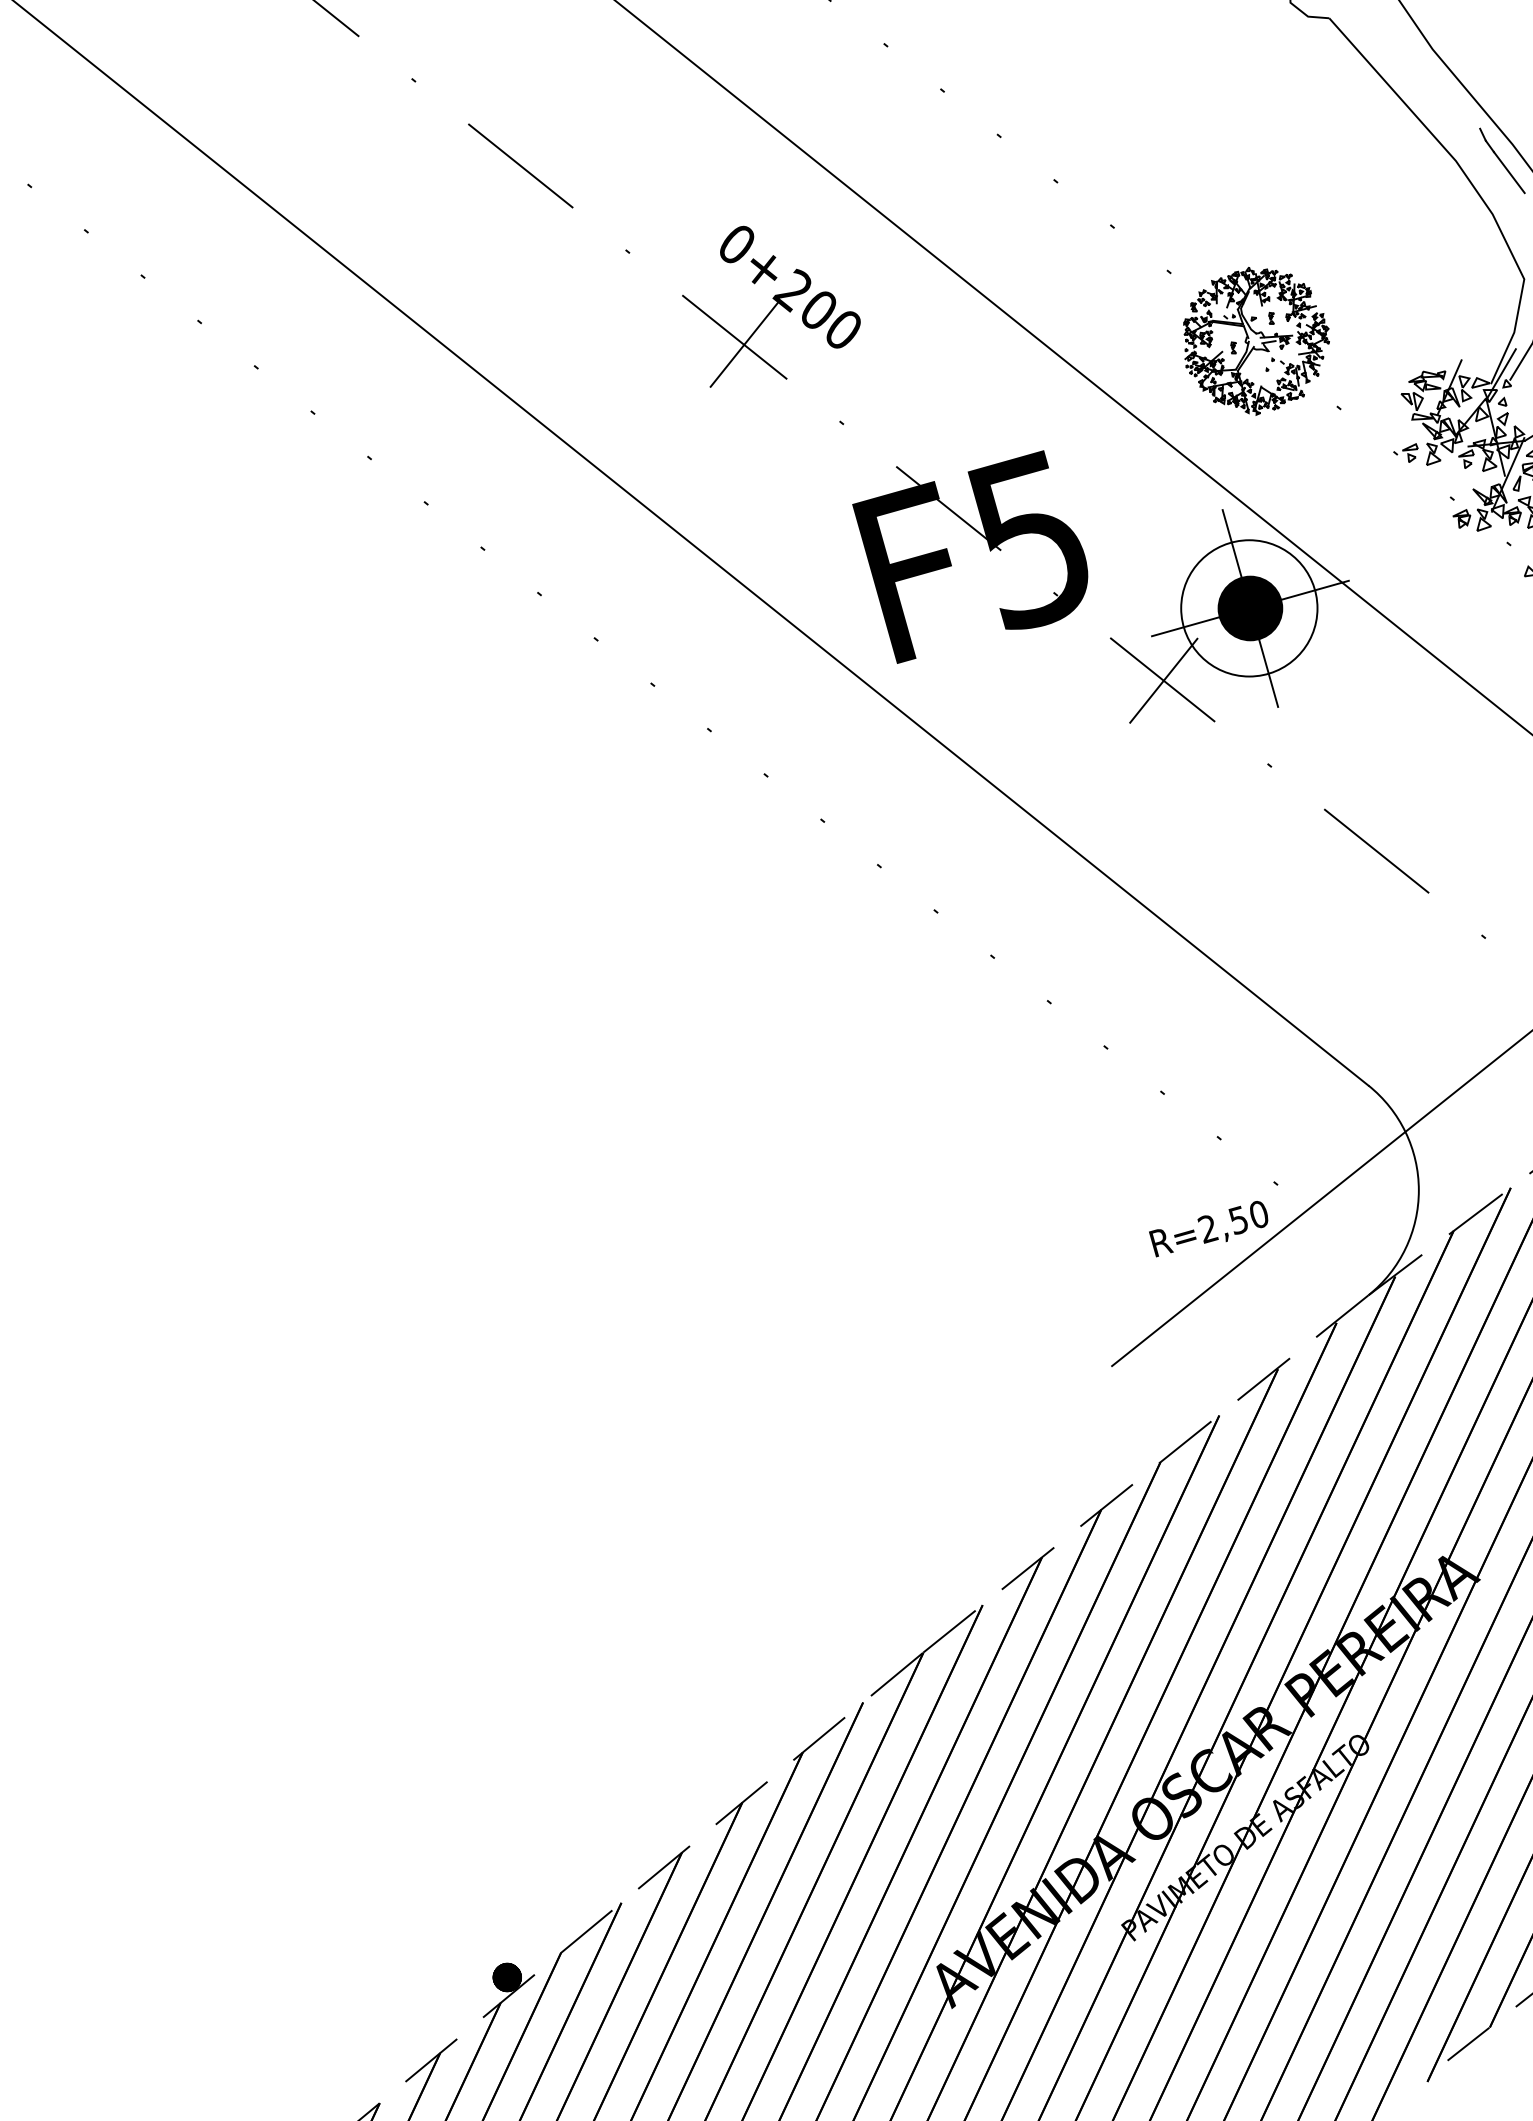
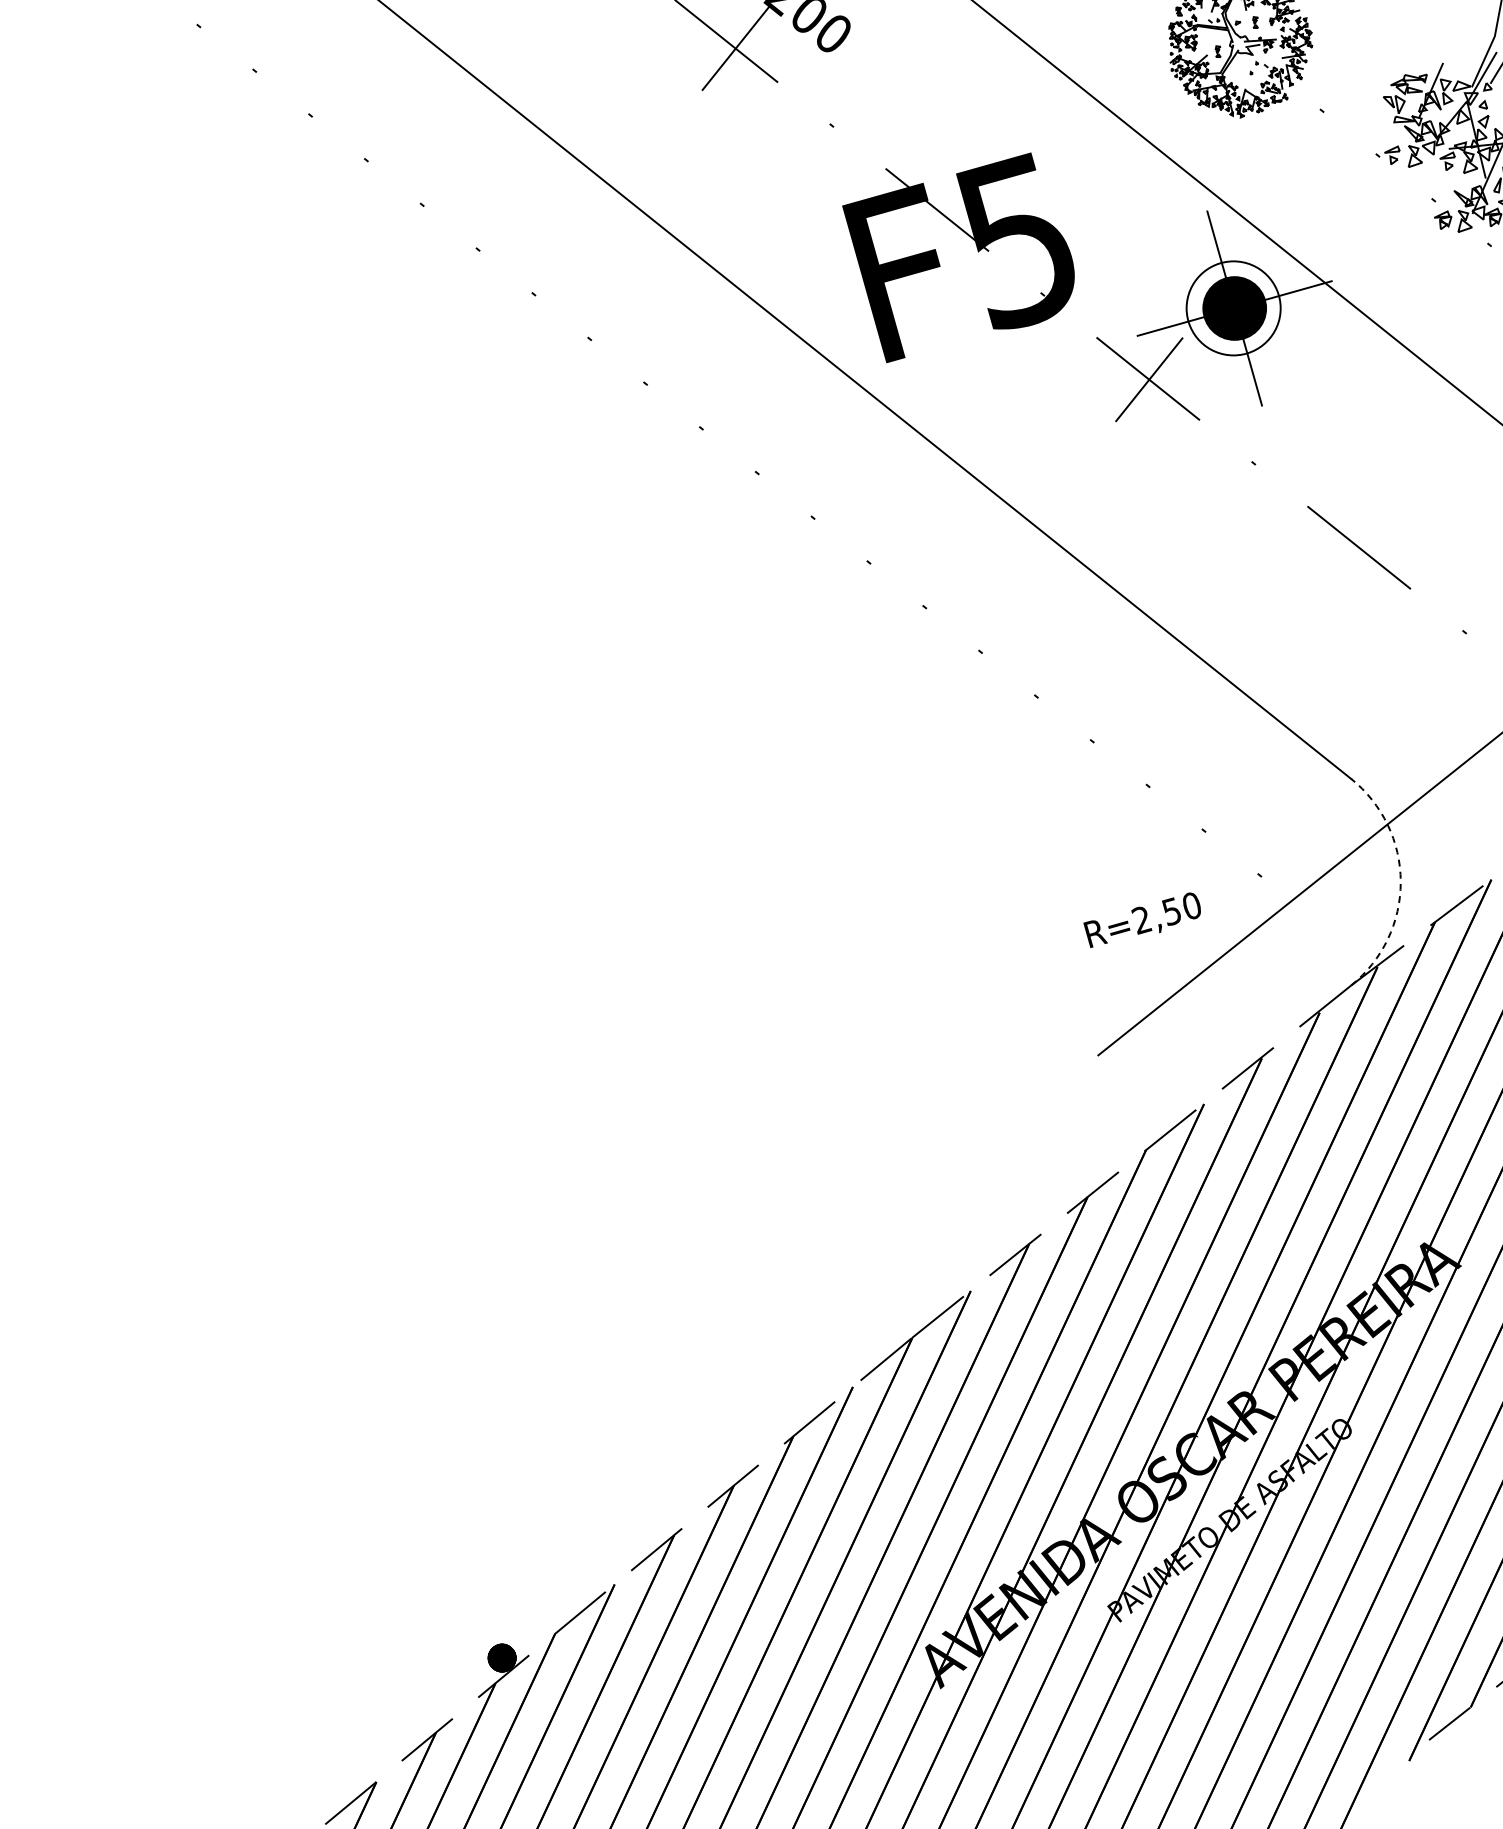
circle: (1249, 608) -> (1233, 308), size x0.7
arc: (1418, 1190) -> (1400, 882), solid -> dashed
text: (1208, 1229) -> (1142, 920), moved

